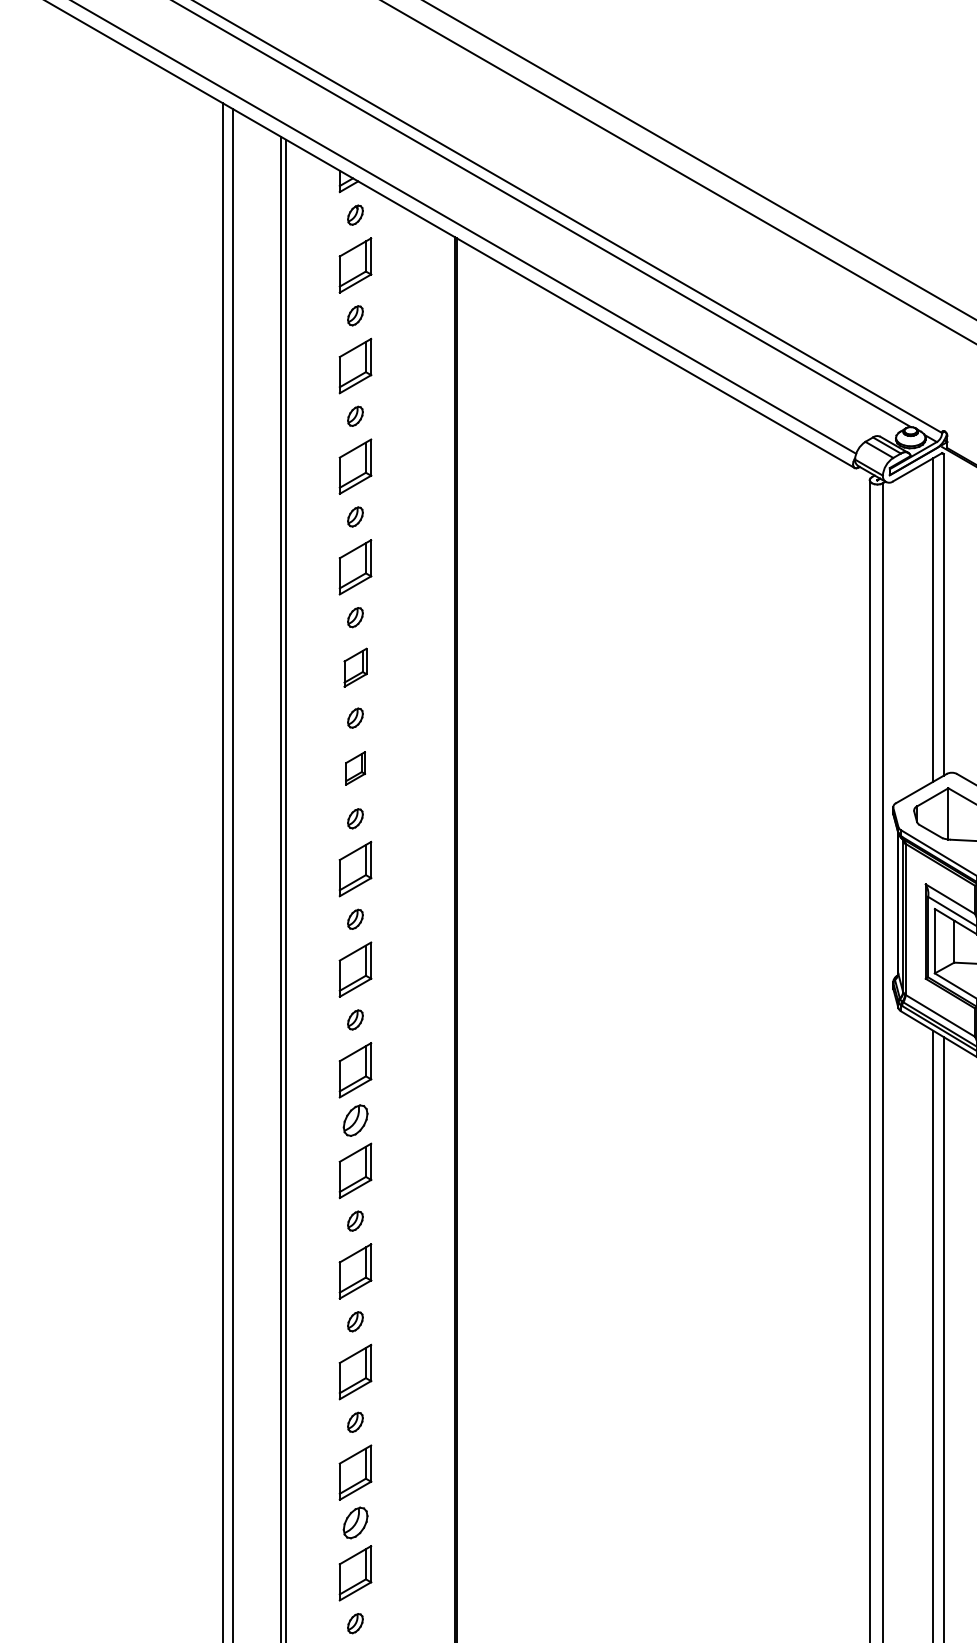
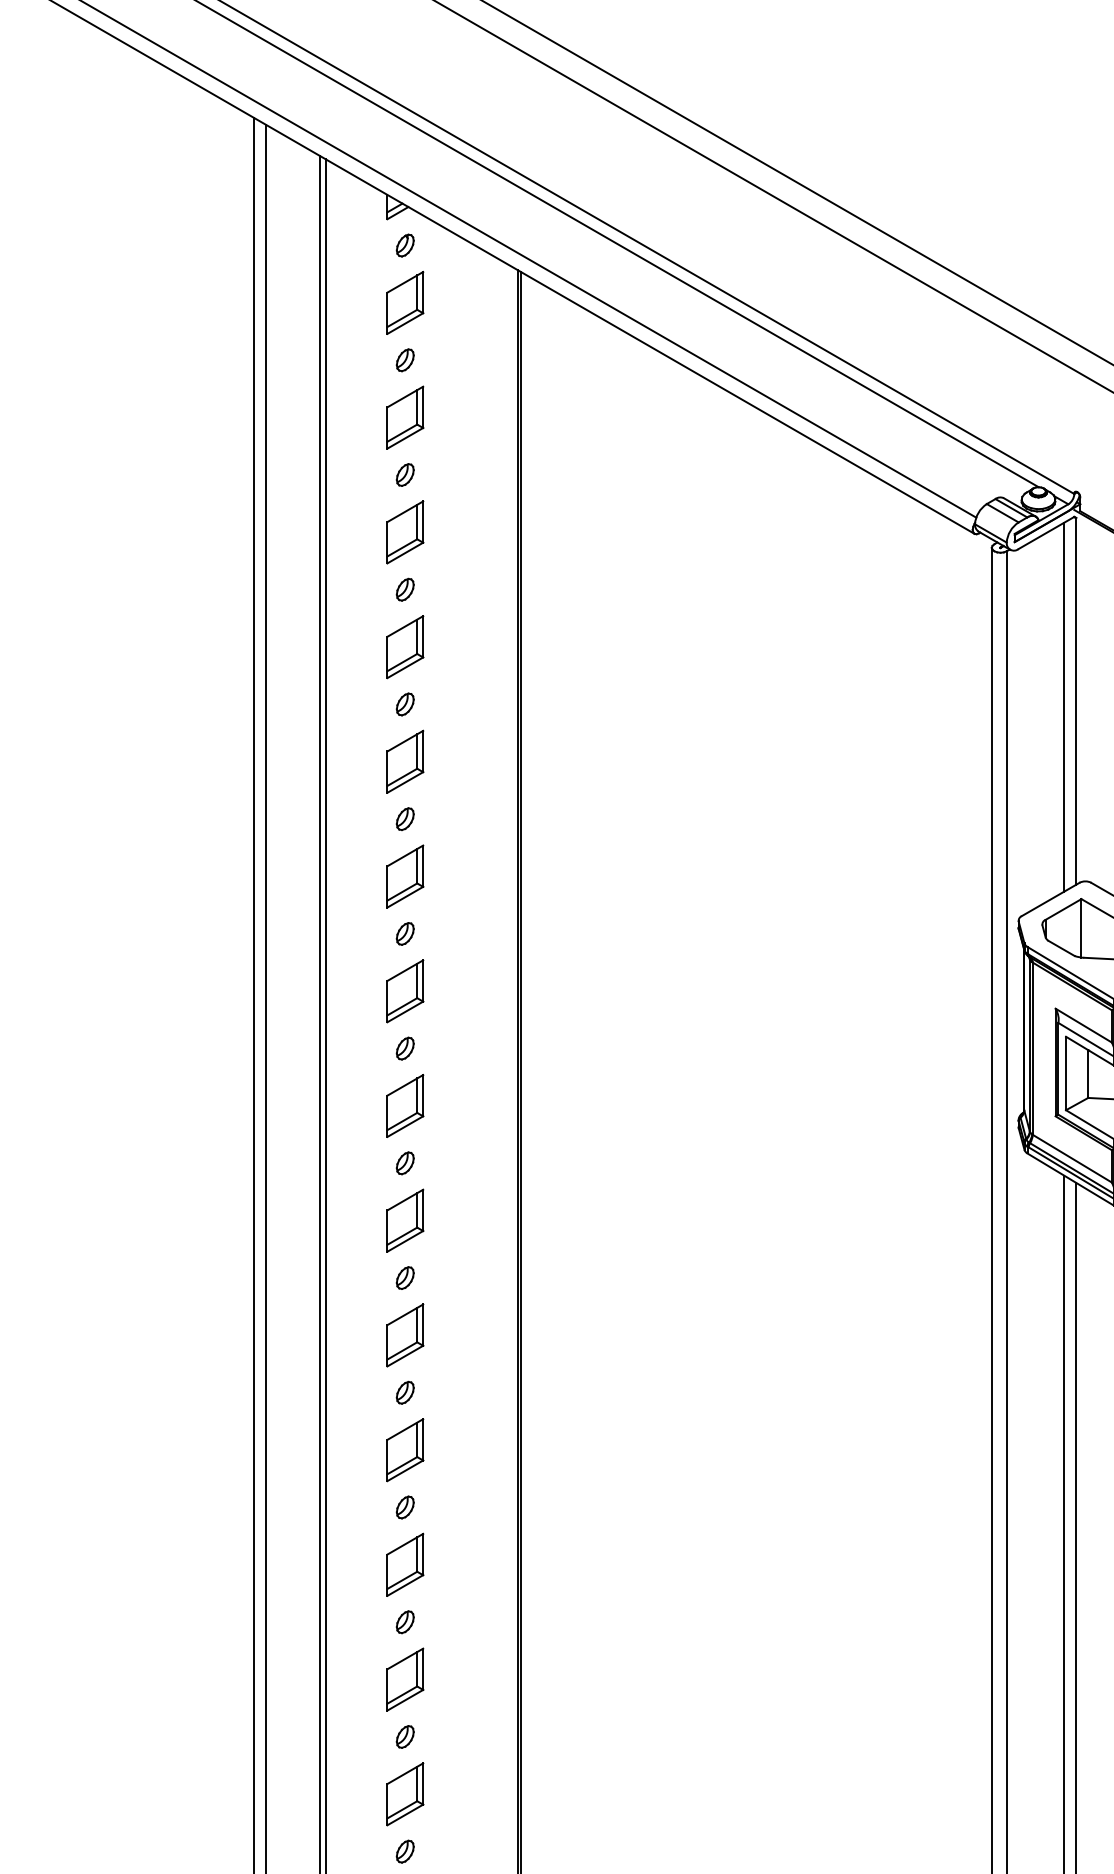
part: (355, 667) -> (405, 761), size x1.43
part: (355, 768) -> (405, 876), size x1.67
part: (354, 1120) -> (404, 1277), size x0.62
part: (354, 1522) -> (404, 1736), size x0.62

